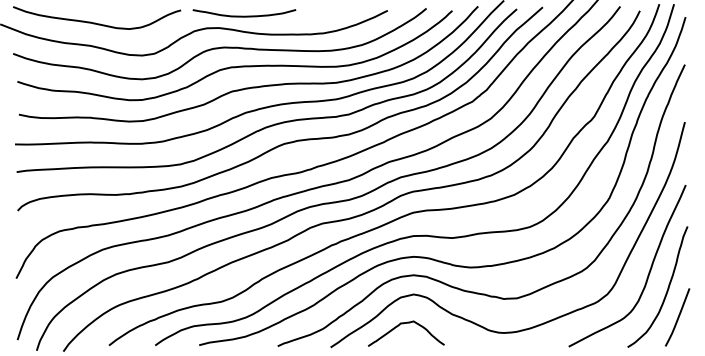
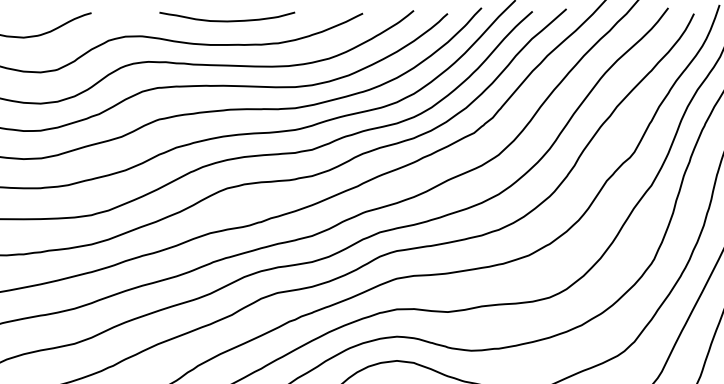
curve: (244, 15) -> (227, 19), moved

